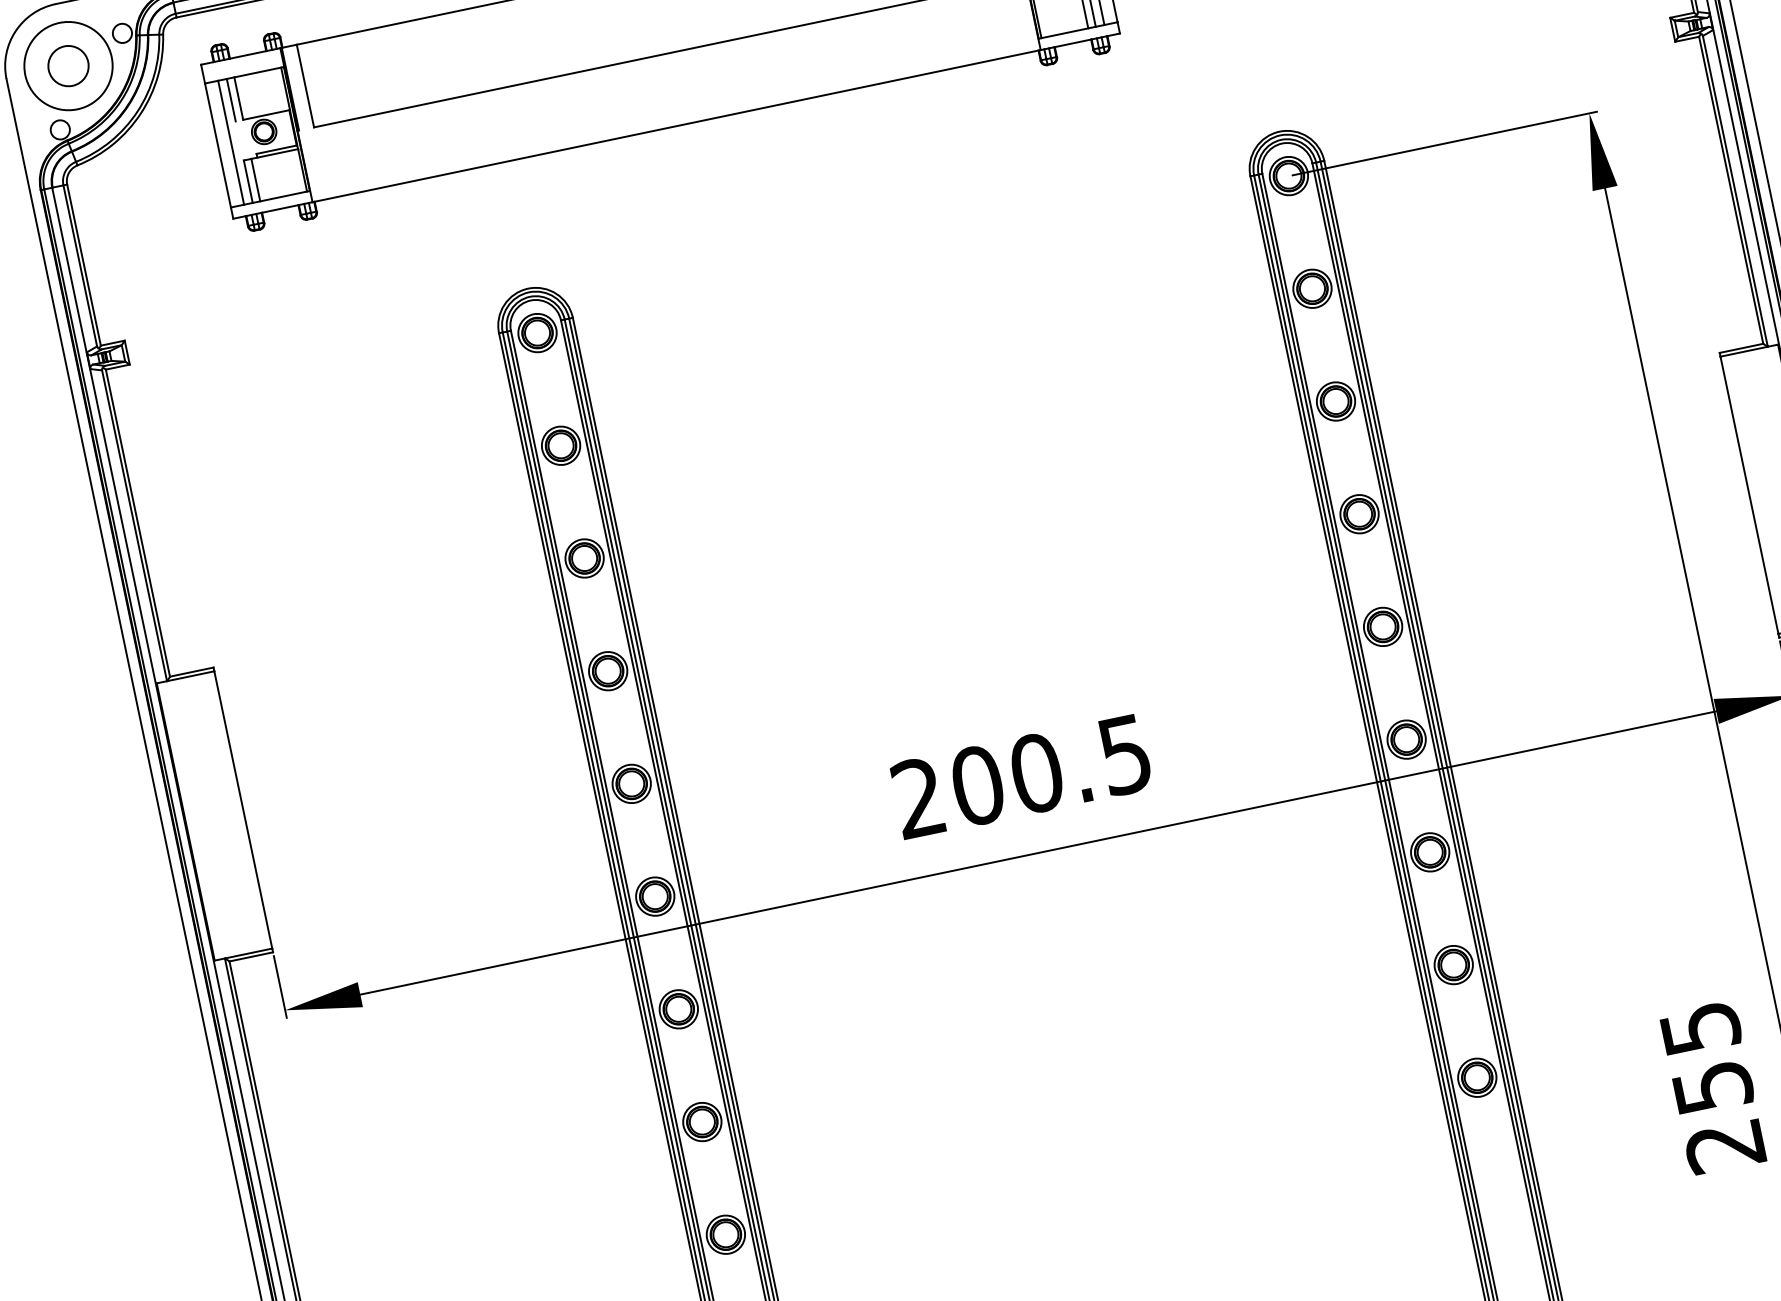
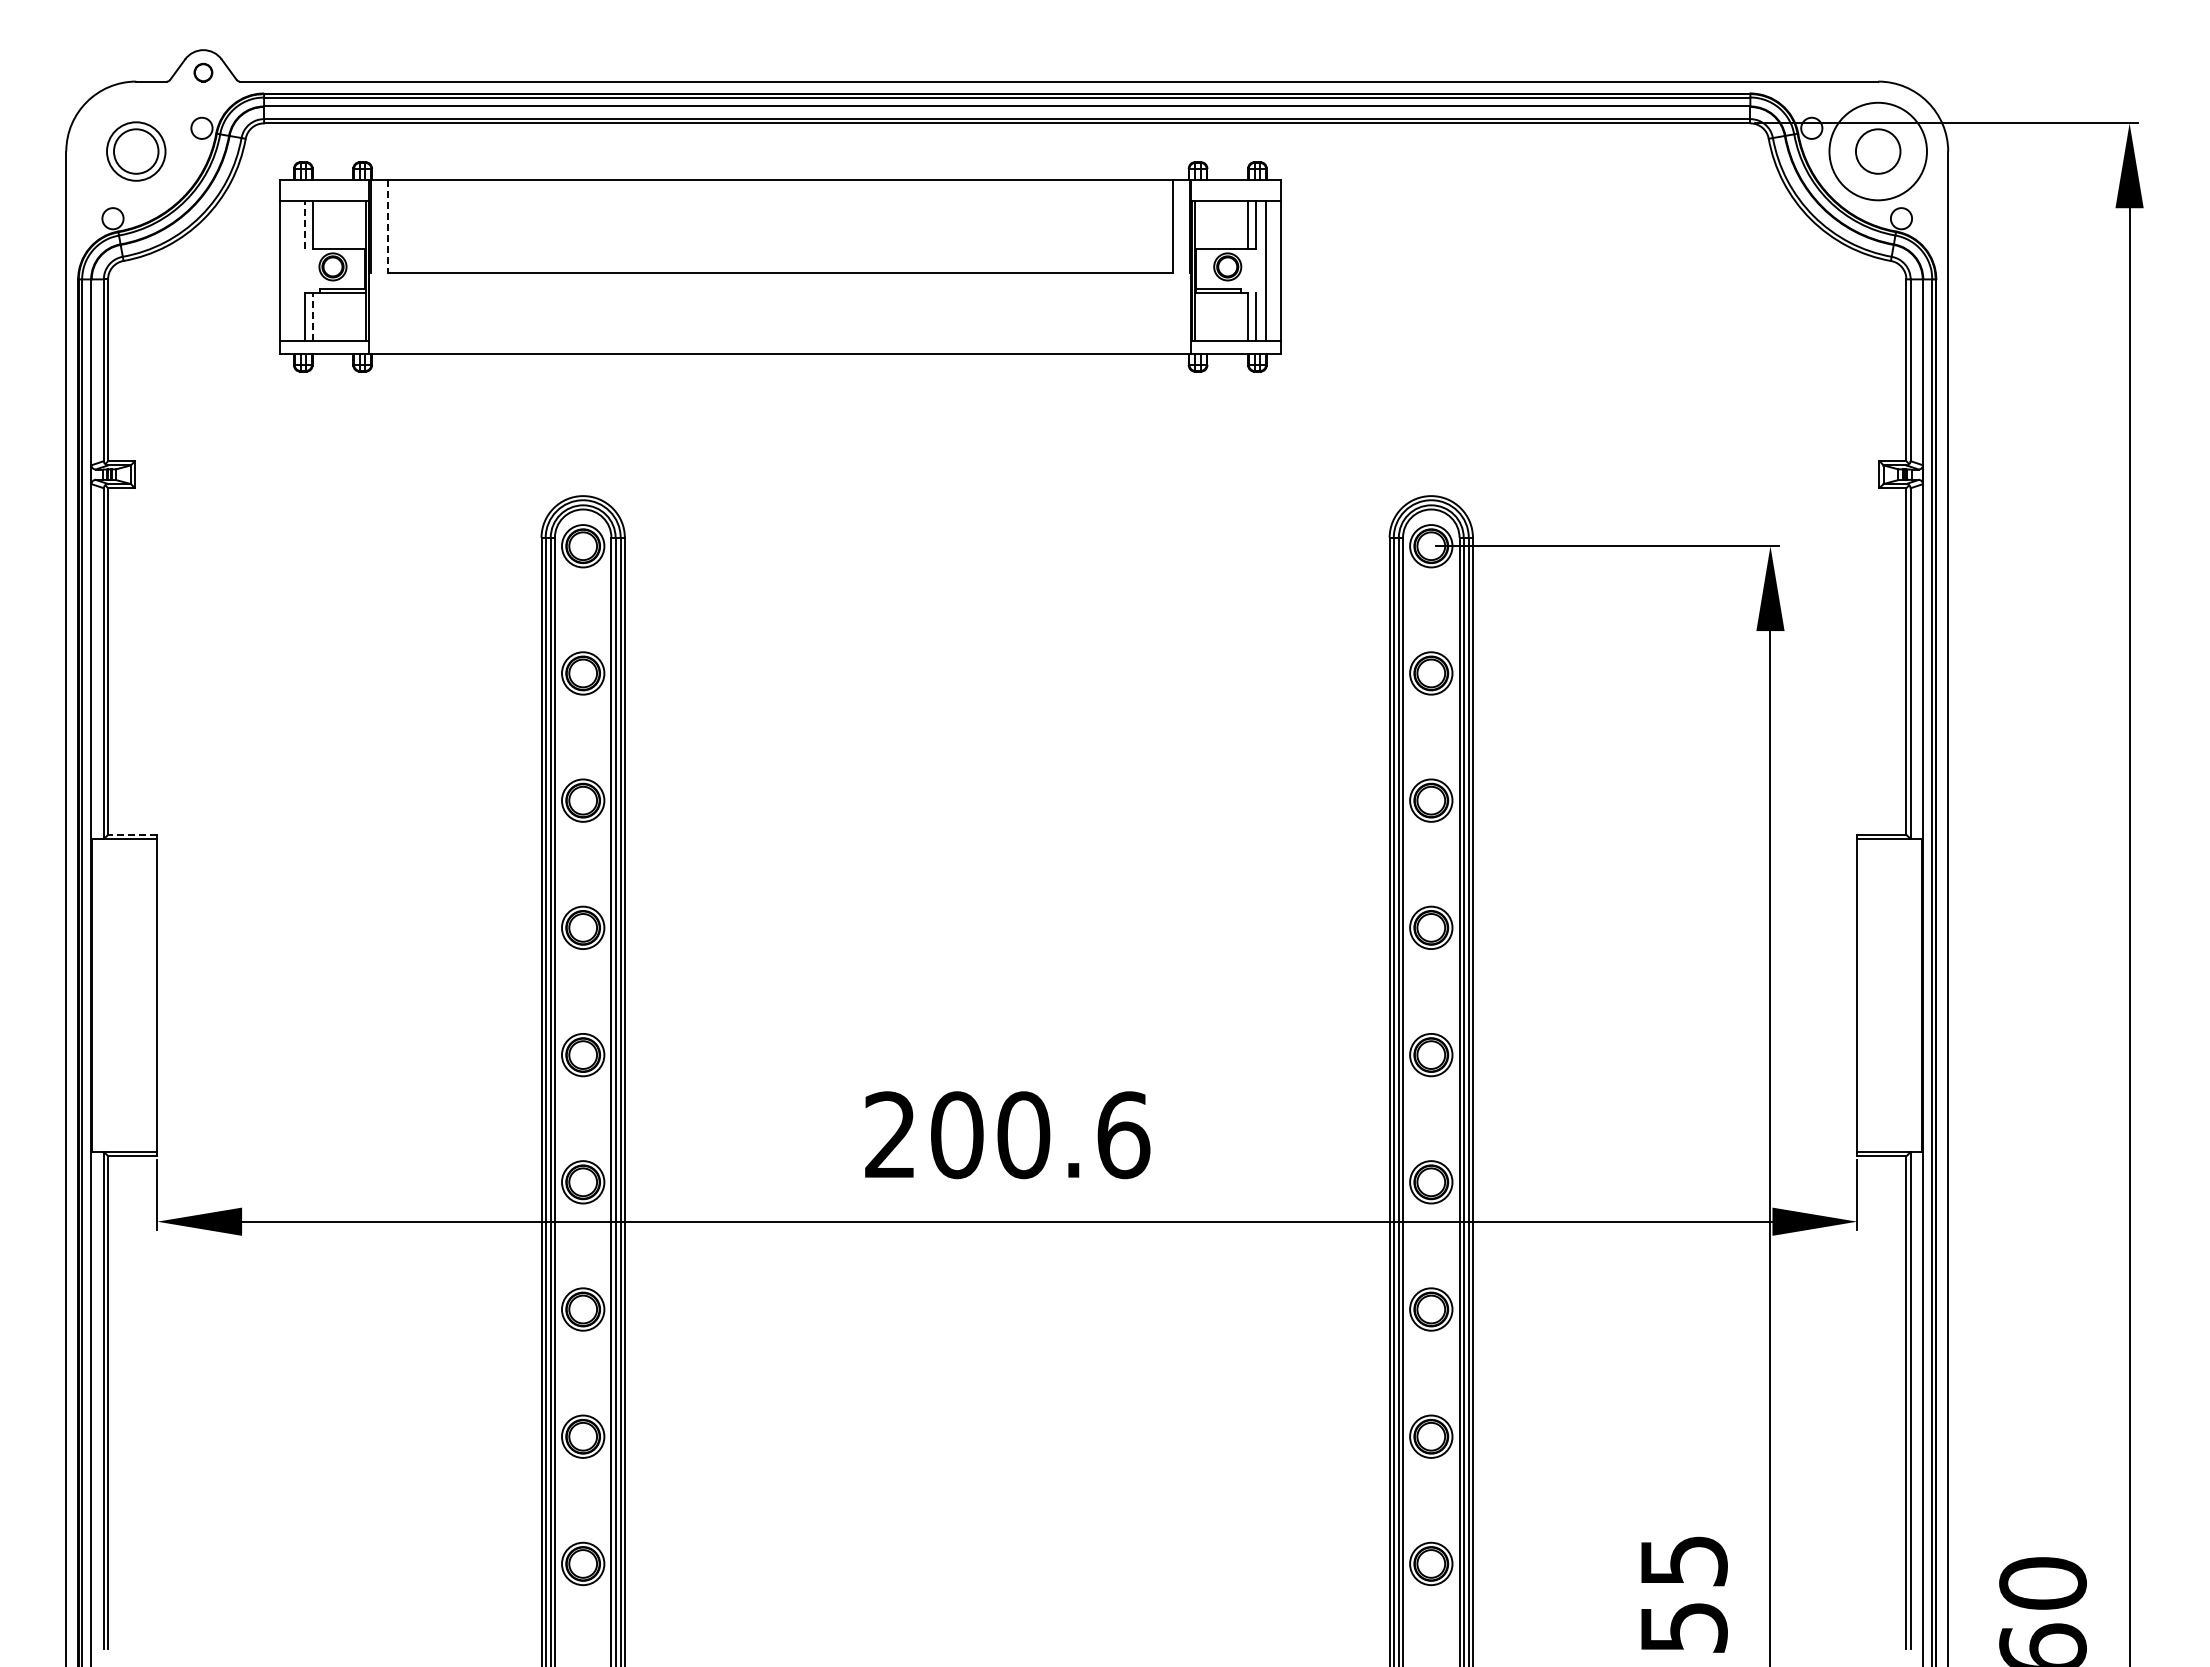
circle: (68, 66) -> (136, 151), size x0.6
line: (304, 86) -> (387, 226), solid -> dashed
line: (231, 100) -> (304, 225), solid -> dashed
line: (230, 143) -> (294, 271), removed
line: (256, 180) -> (313, 317), solid -> dashed
line: (191, 671) -> (132, 834), solid -> dashed
text: (1125, 755) -> (1123, 1135), 200.5 -> 200.6

